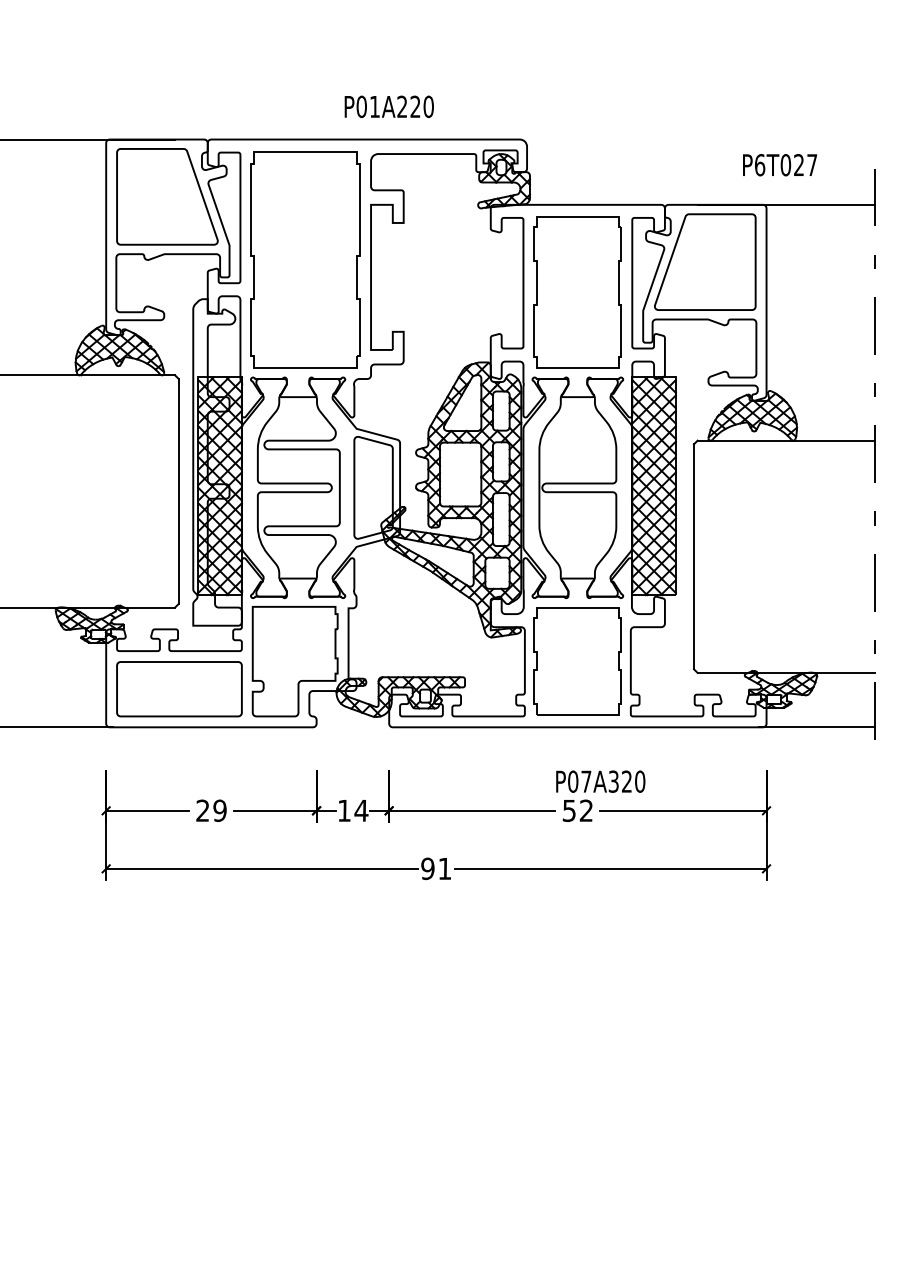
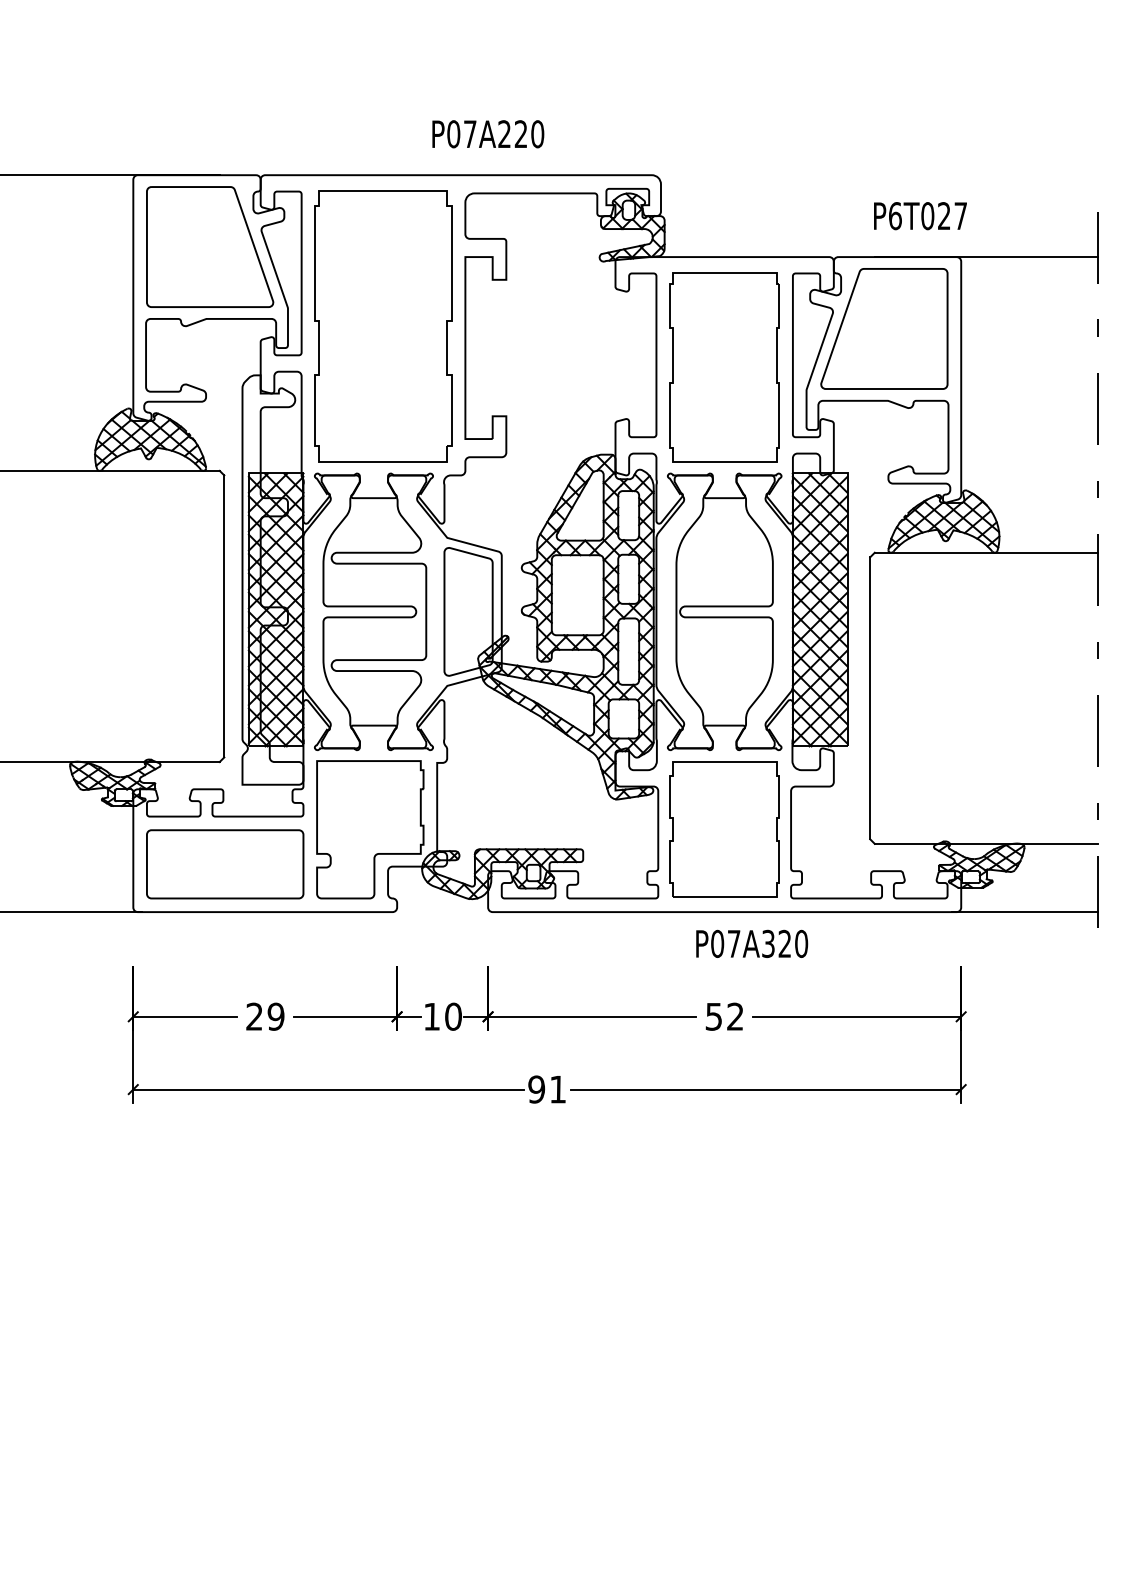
text: (374, 106) -> (469, 133), P01A220 -> P07A220
text: (780, 165) -> (921, 216), moved
text: (600, 781) -> (751, 943), moved
text: (361, 810) -> (453, 1016), 14 -> 10

